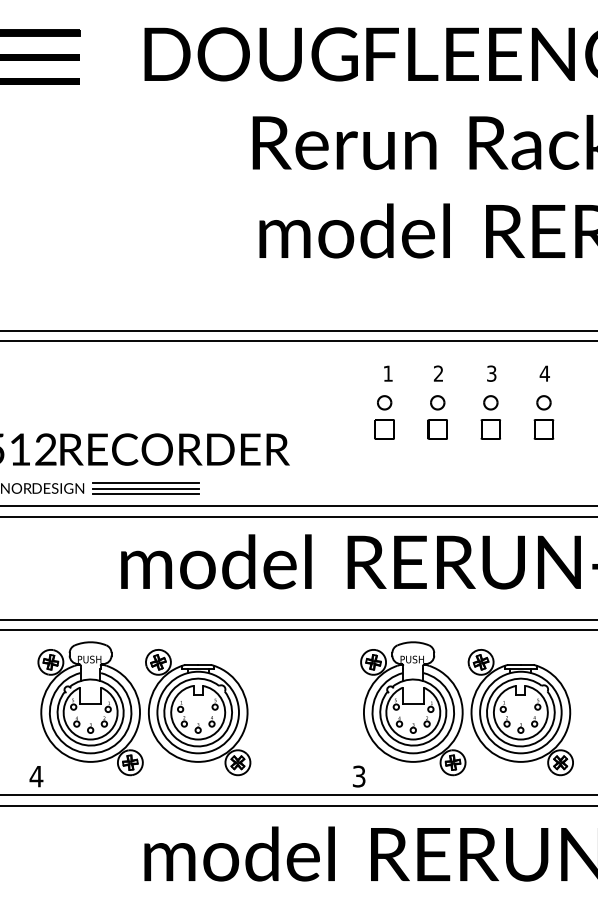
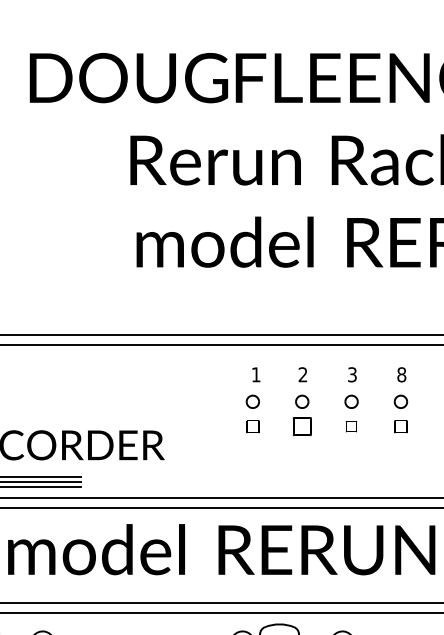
text: (544, 373) -> (401, 374), 4 -> 8
part: (384, 429) -> (252, 426), size x0.7
part: (490, 429) -> (351, 426), size x0.6
part: (543, 429) -> (400, 426), size x0.7

